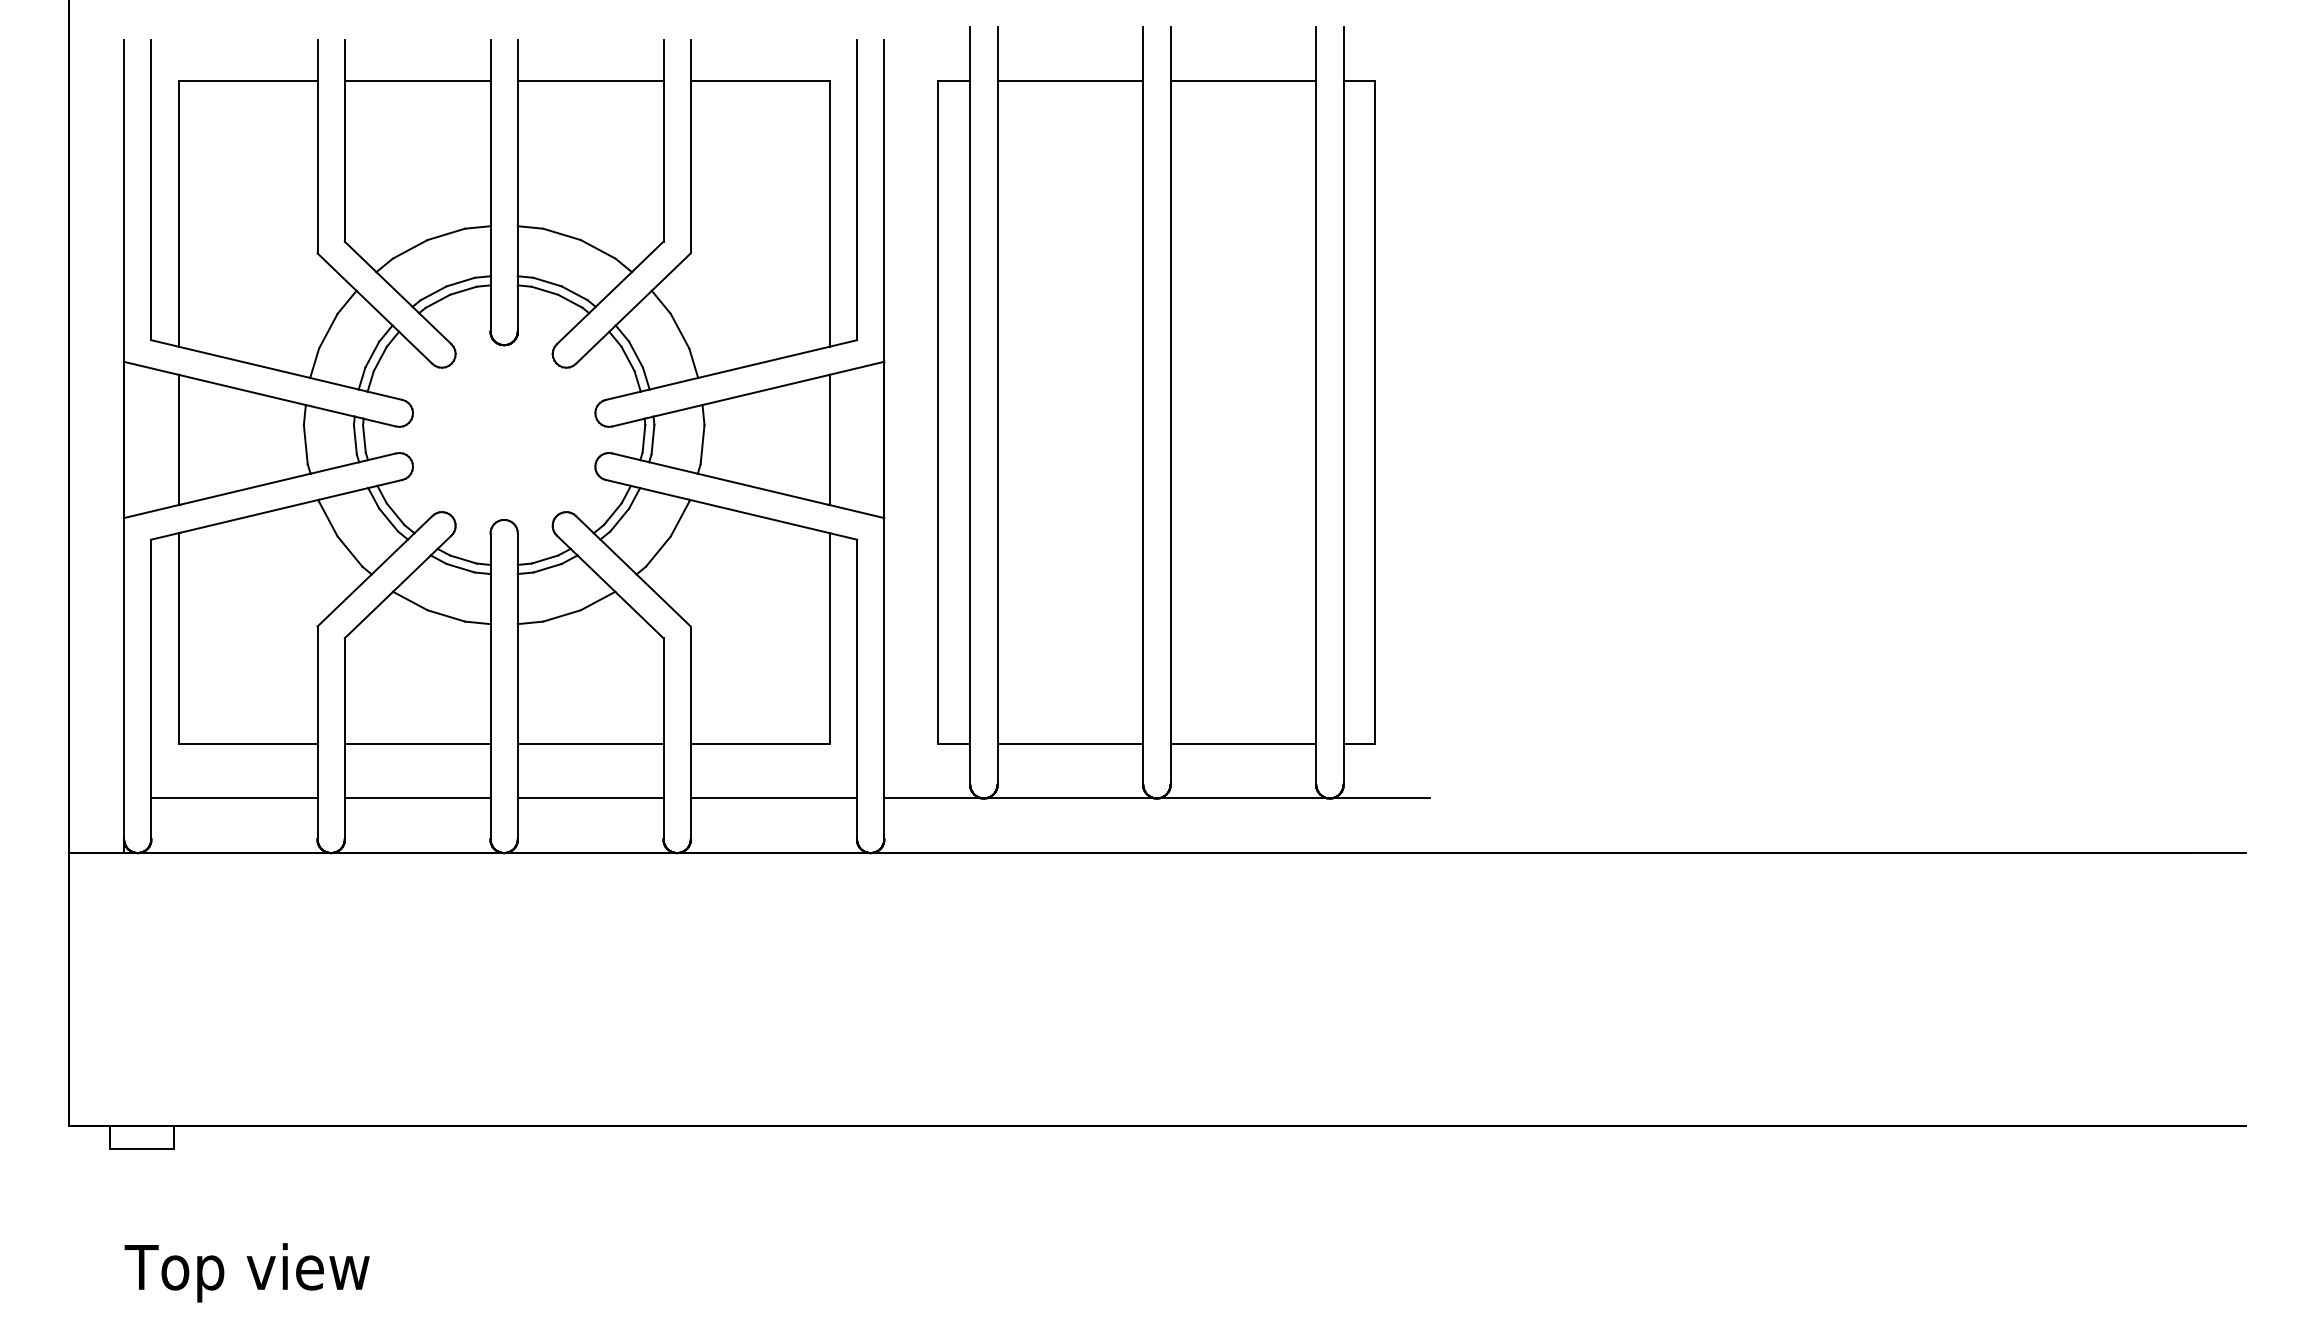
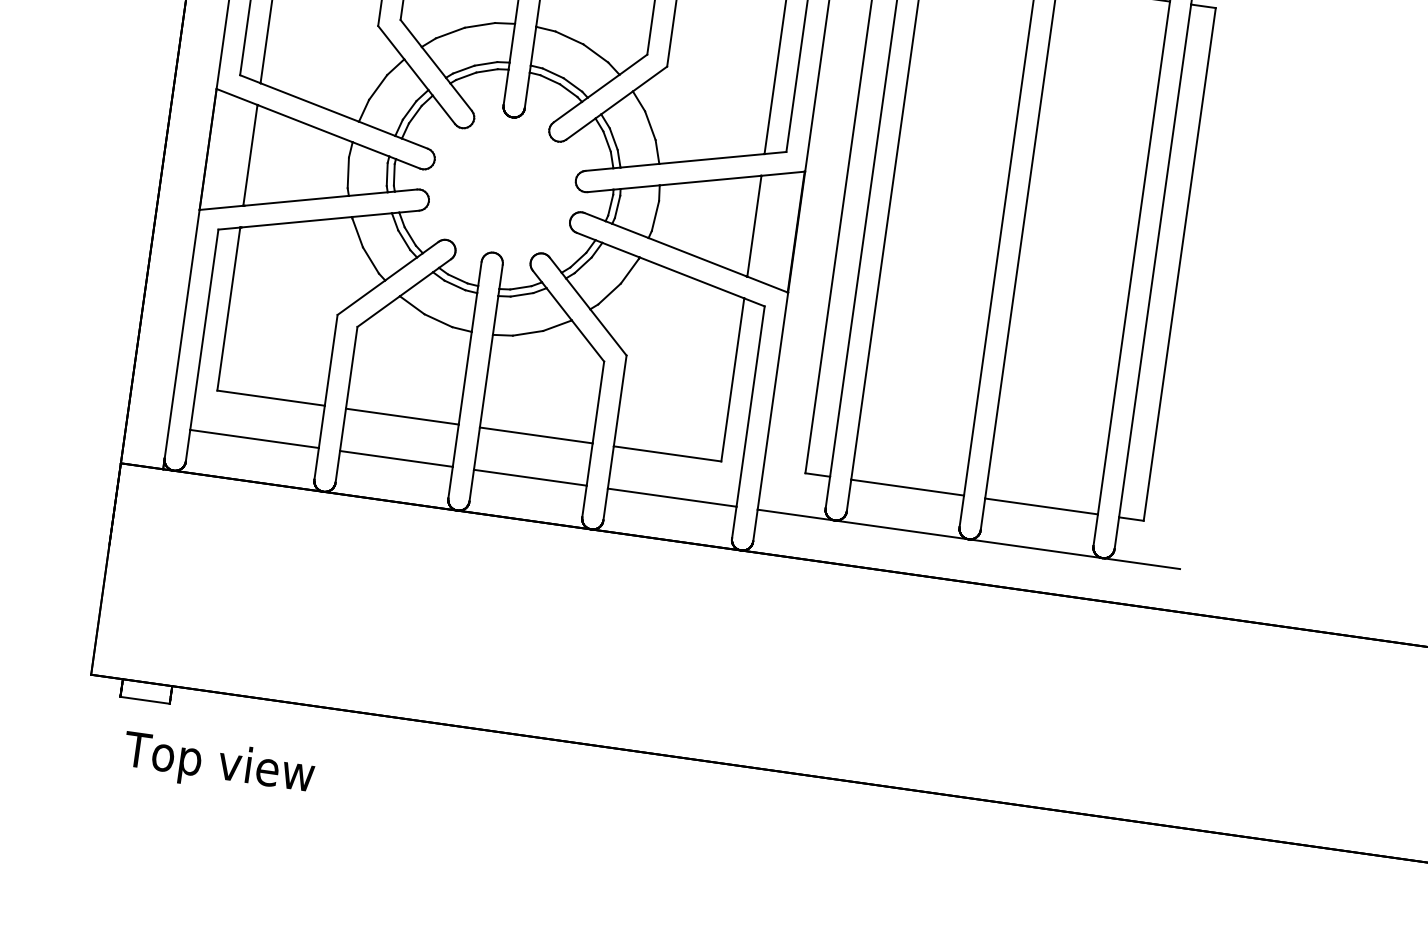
text: (246, 1272) -> (218, 765), moved

